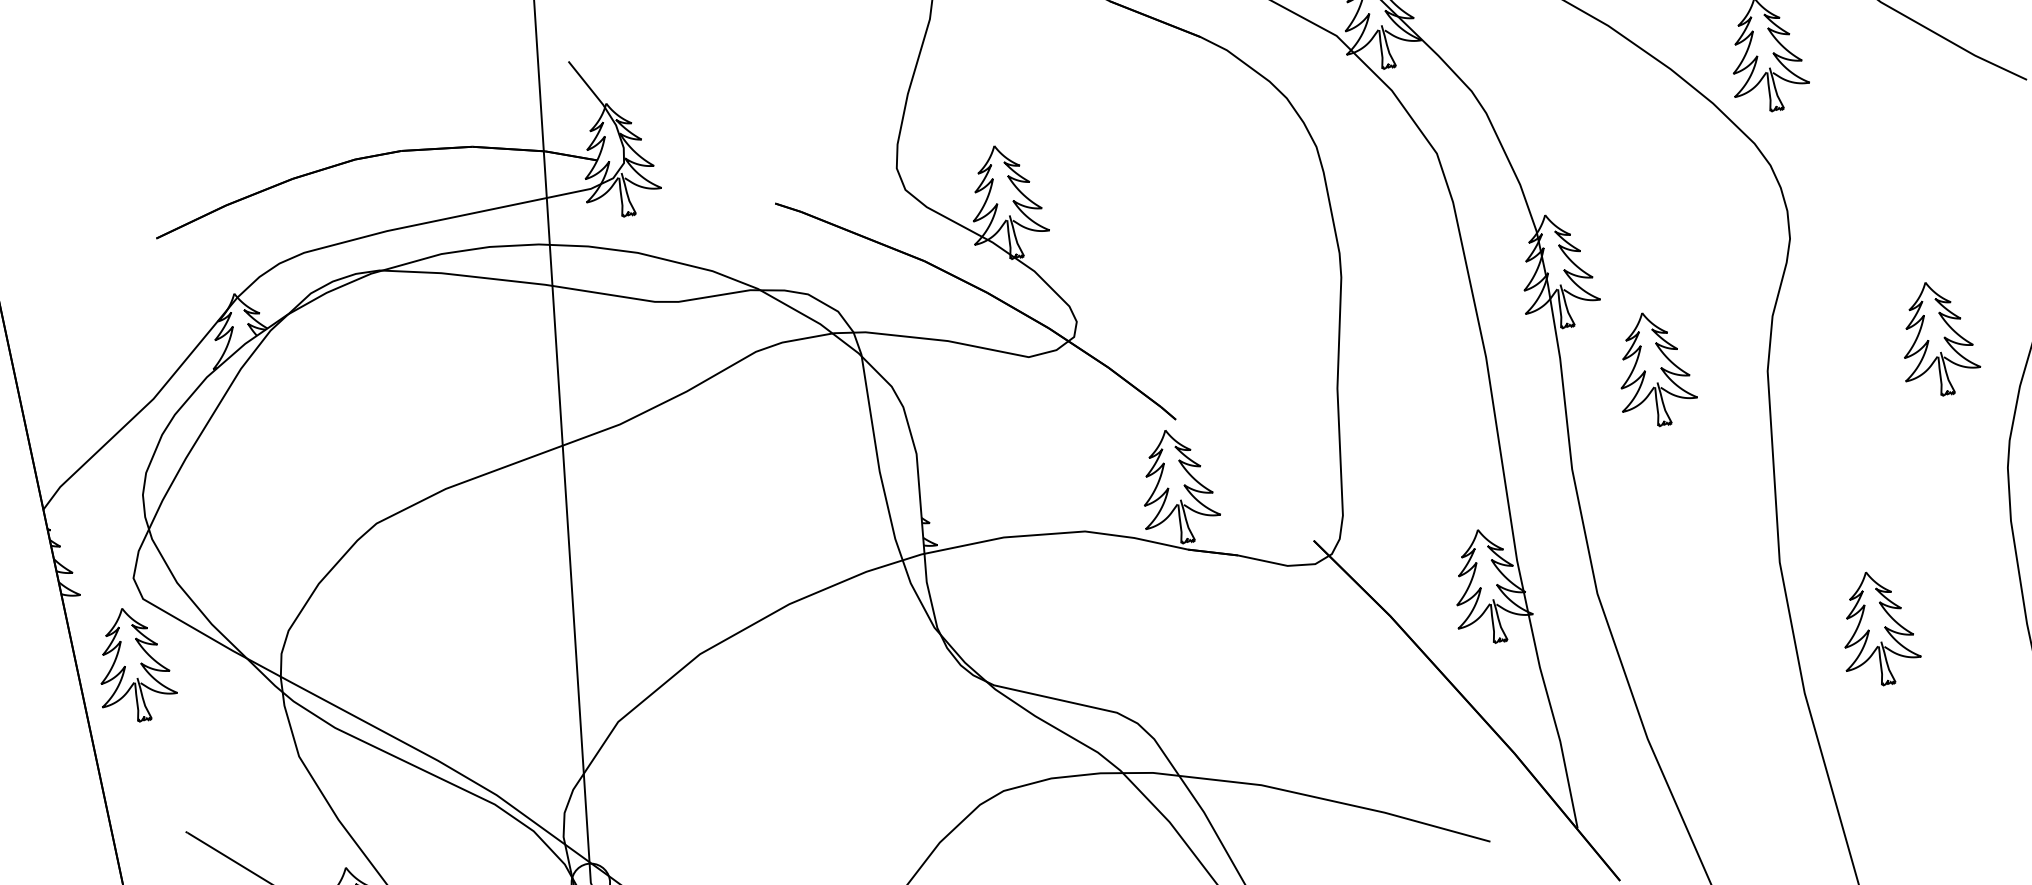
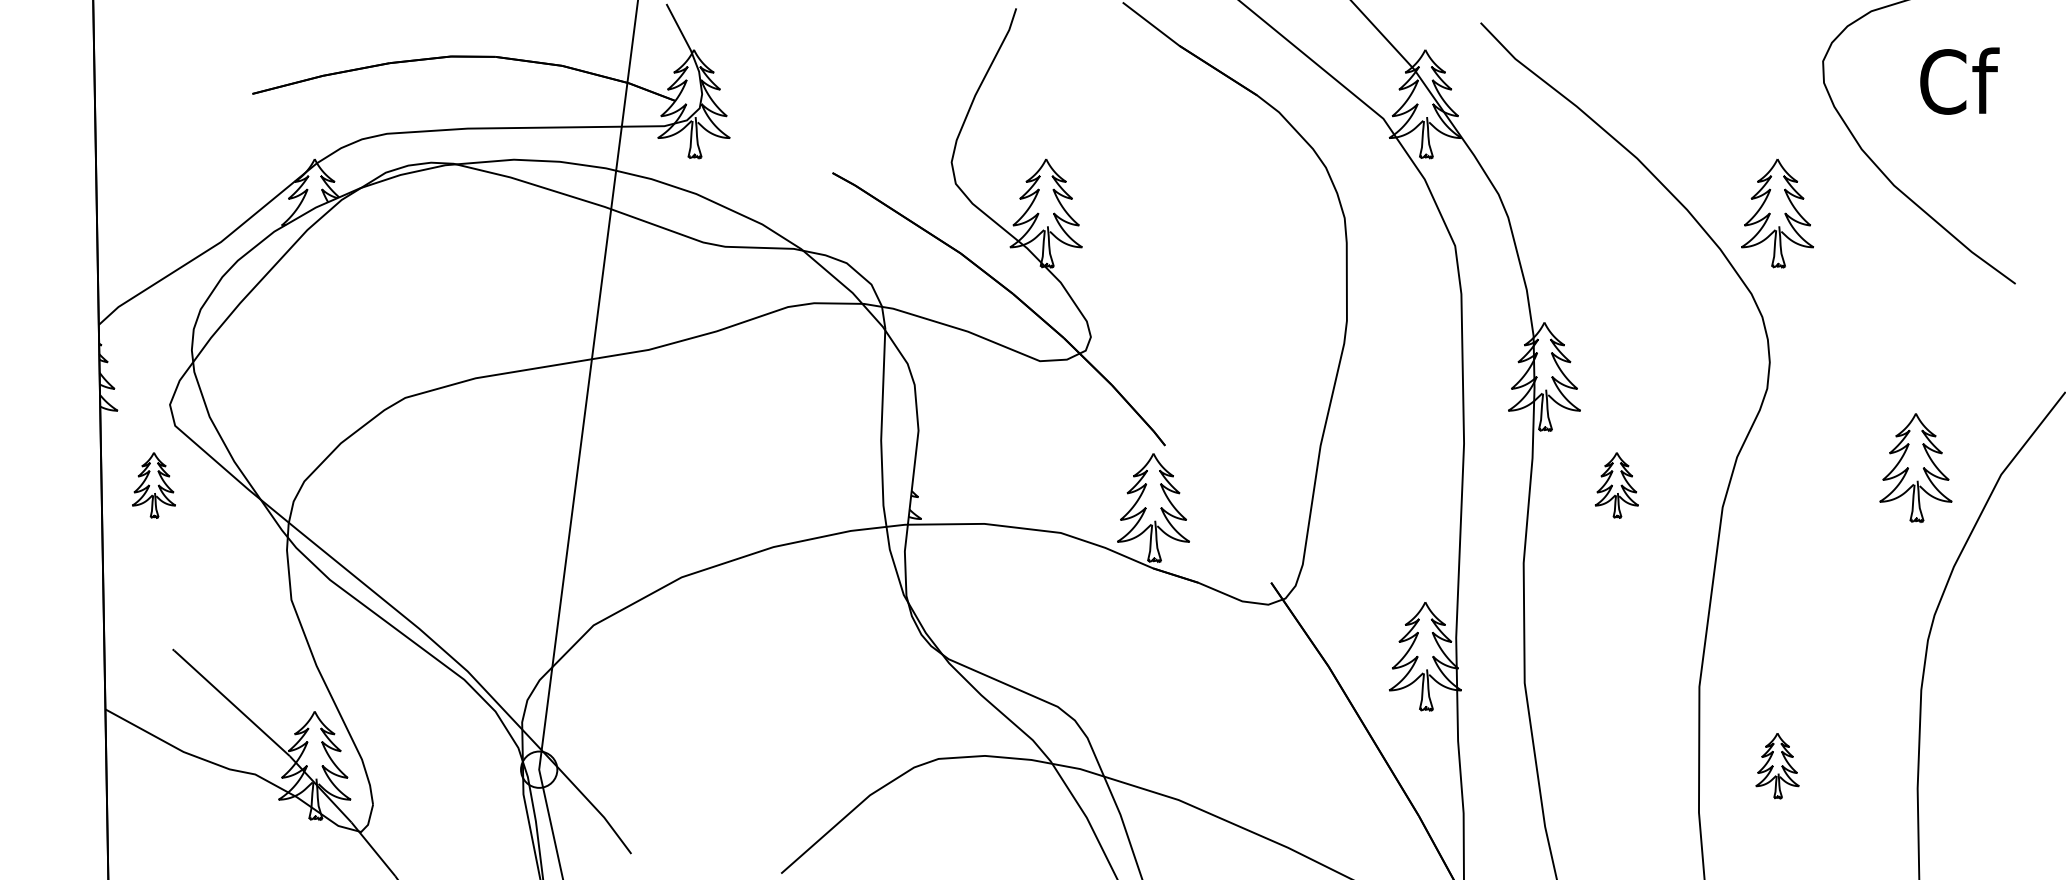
part: (1935, 338) -> (1915, 467), moved
part: (1652, 369) -> (1616, 485), size x0.6
part: (1876, 628) -> (1777, 765), size x0.6
part: (132, 665) -> (153, 485), size x0.6

